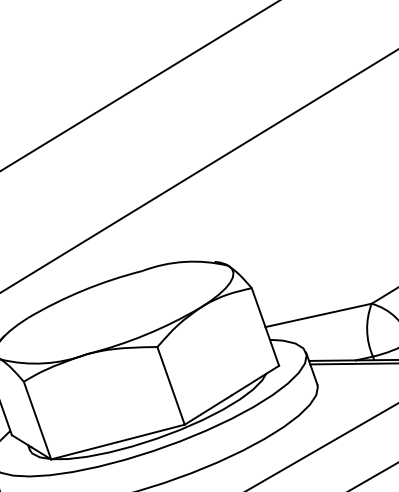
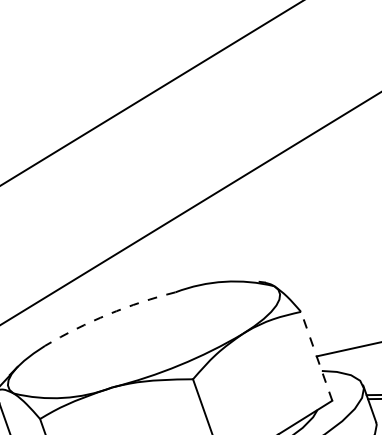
arc: (83, 290) -> (108, 314), solid -> dashed
line: (265, 326) -> (316, 355), solid -> dashed

